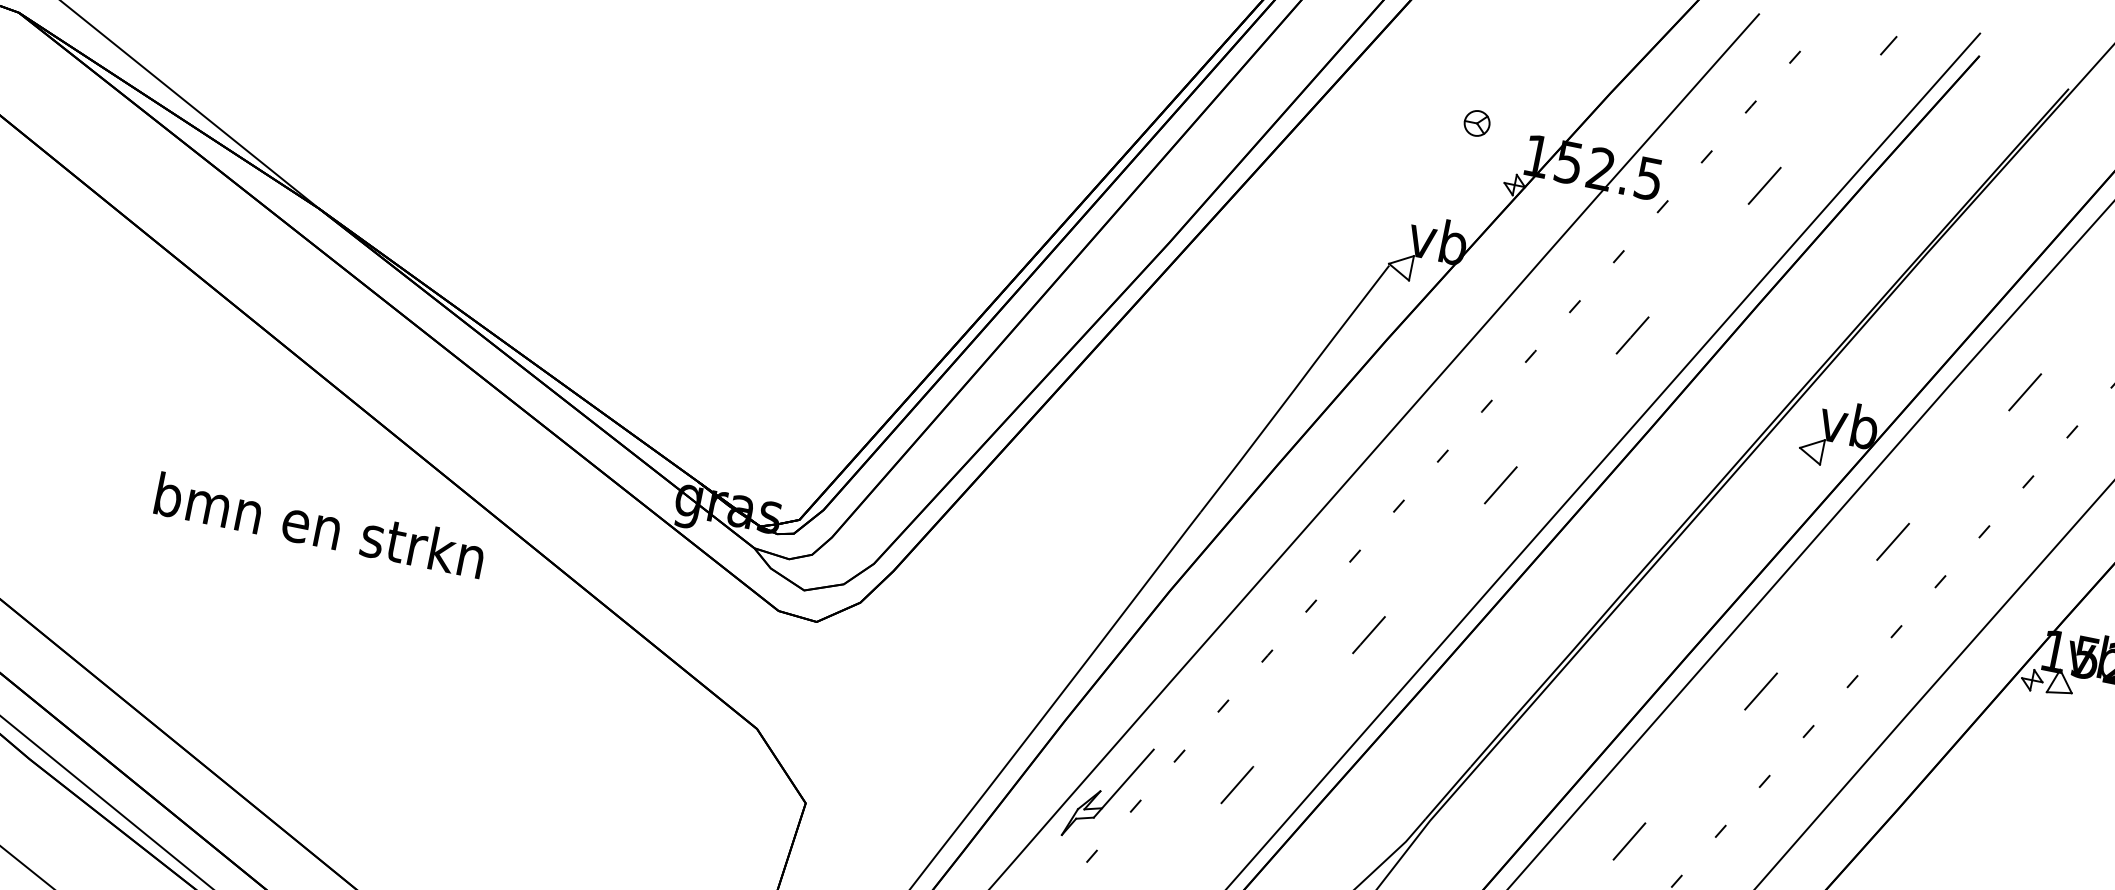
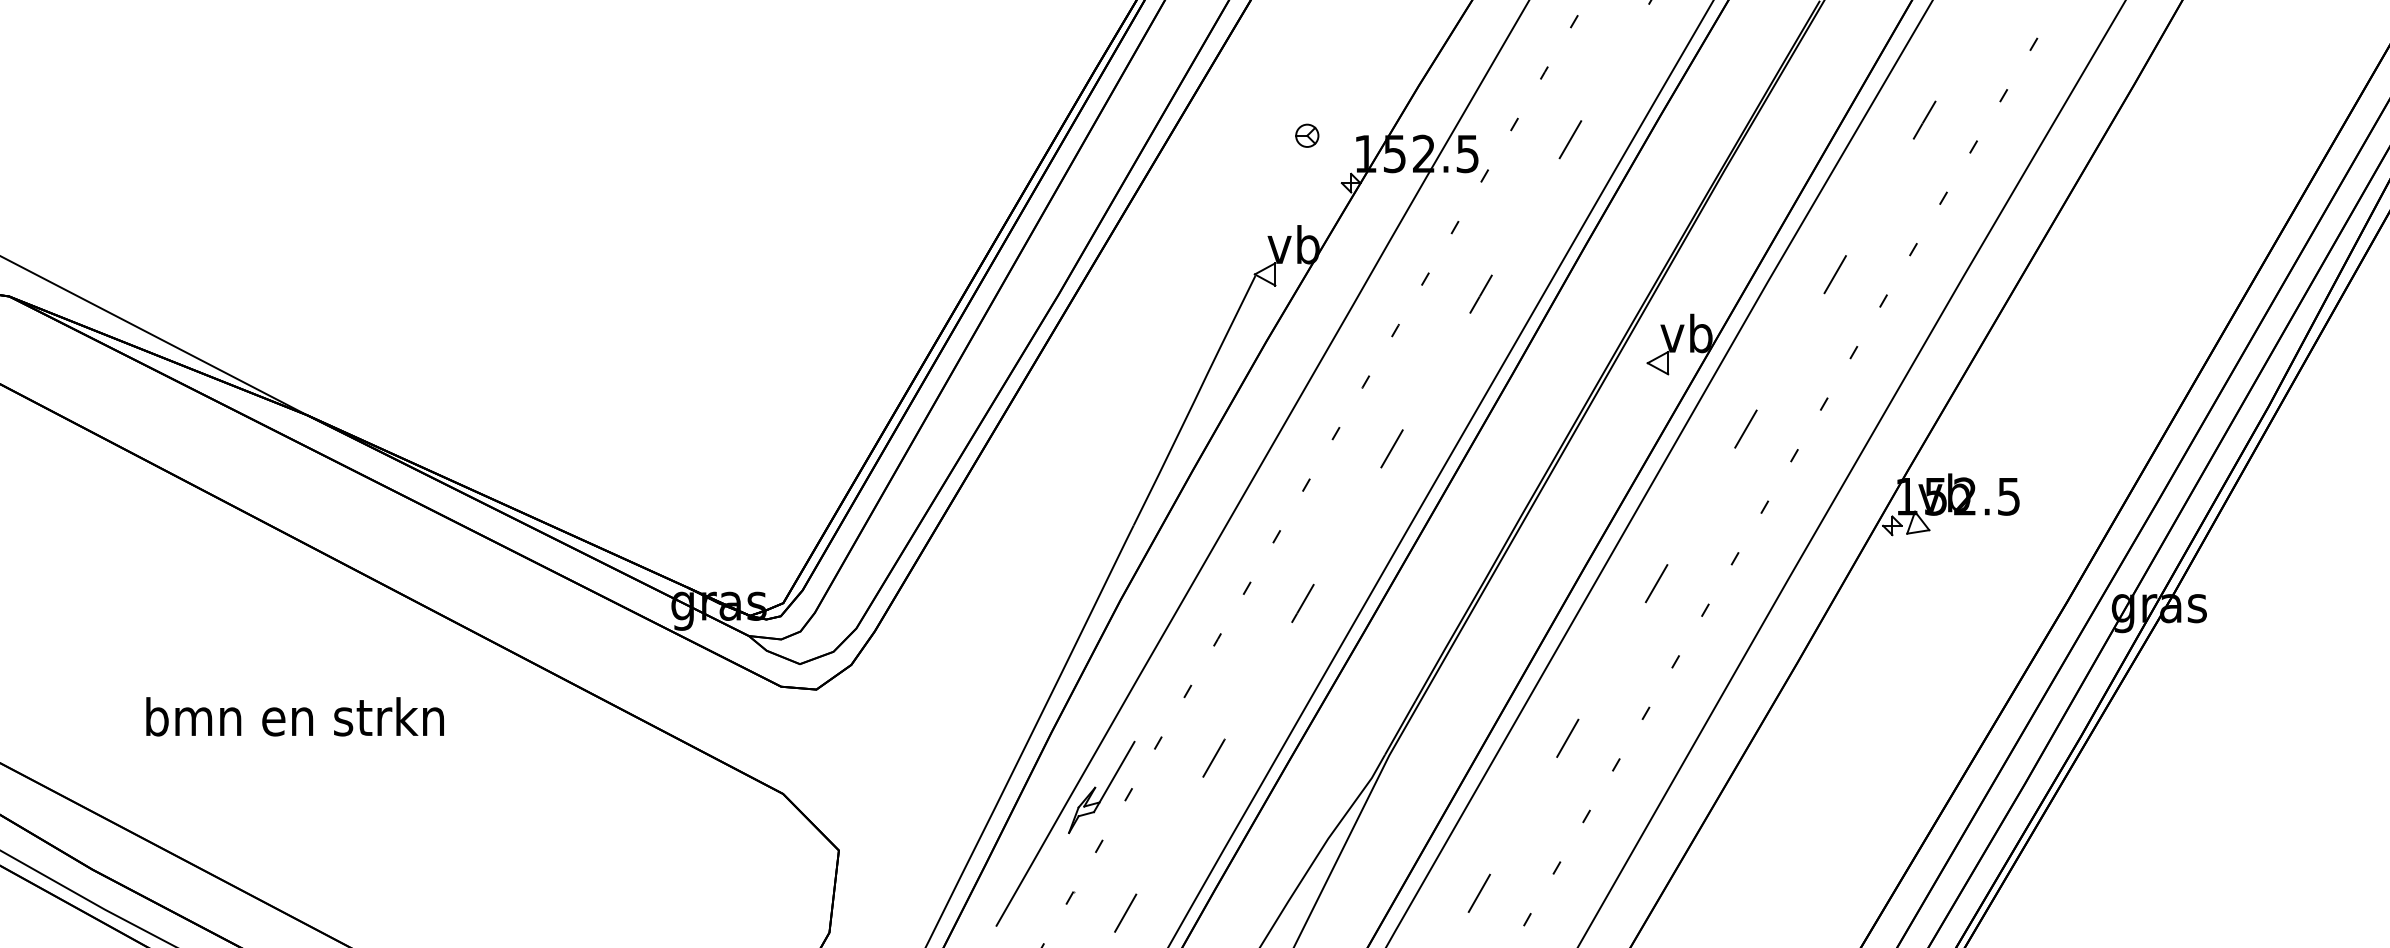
text: (319, 525) -> (294, 716), moved

